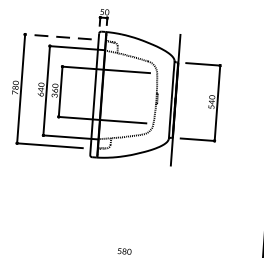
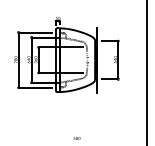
line: (58, 36) -> (35, 32), dashed -> solid

